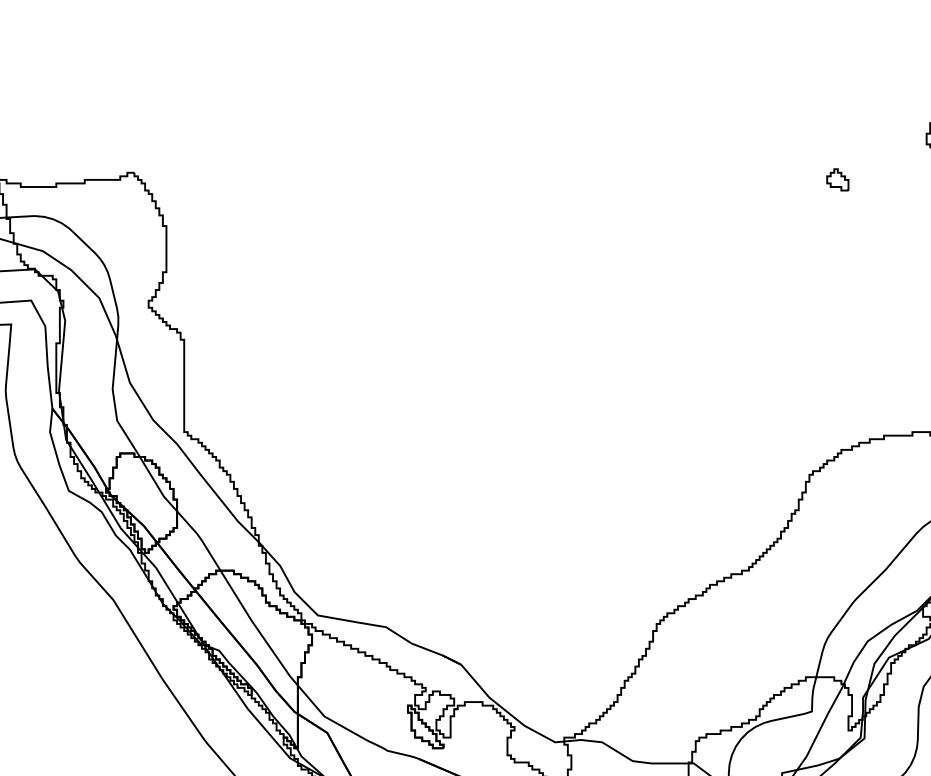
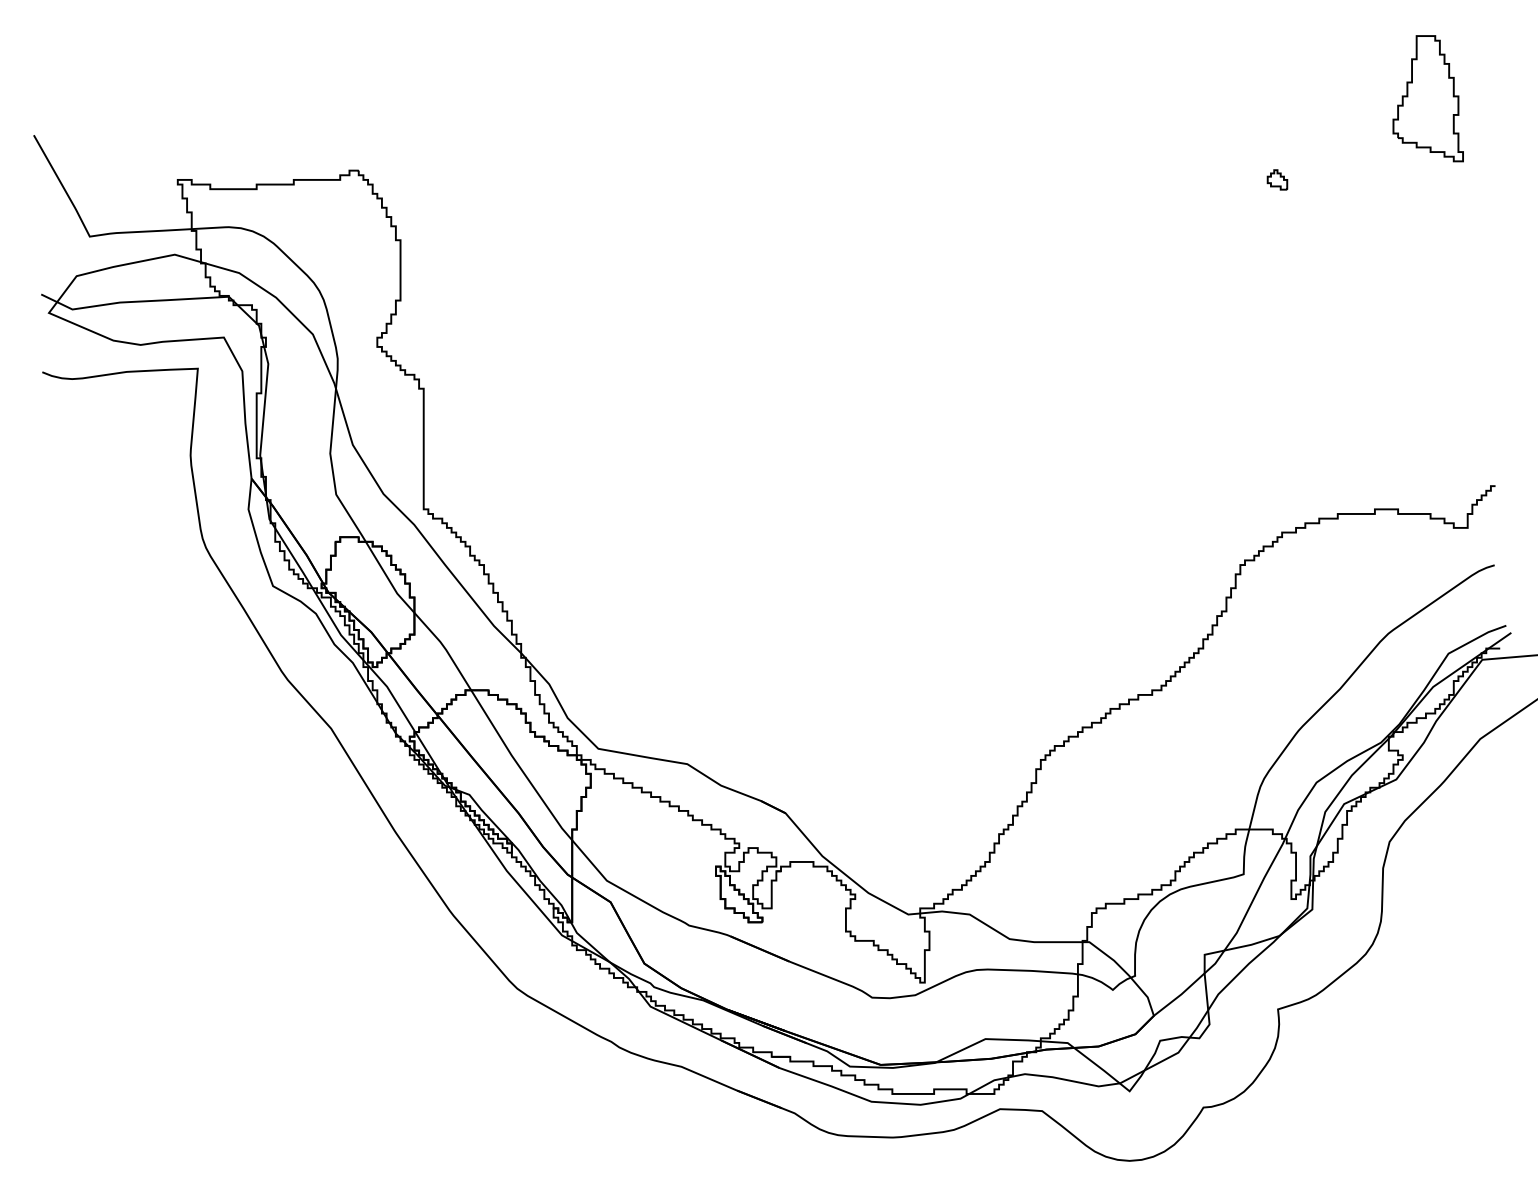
part: (837, 179) -> (1277, 179), size x0.7

